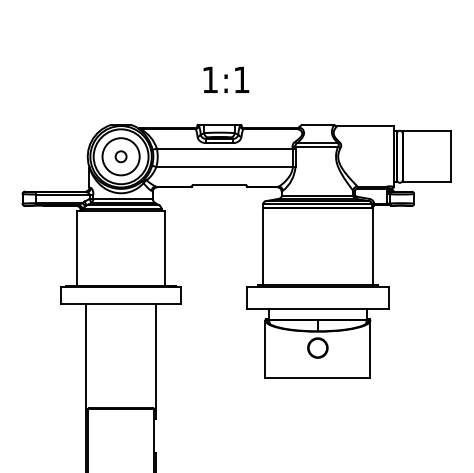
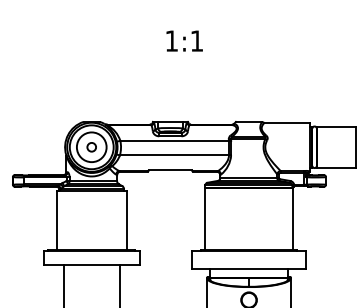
text: (226, 79) -> (184, 40), moved

